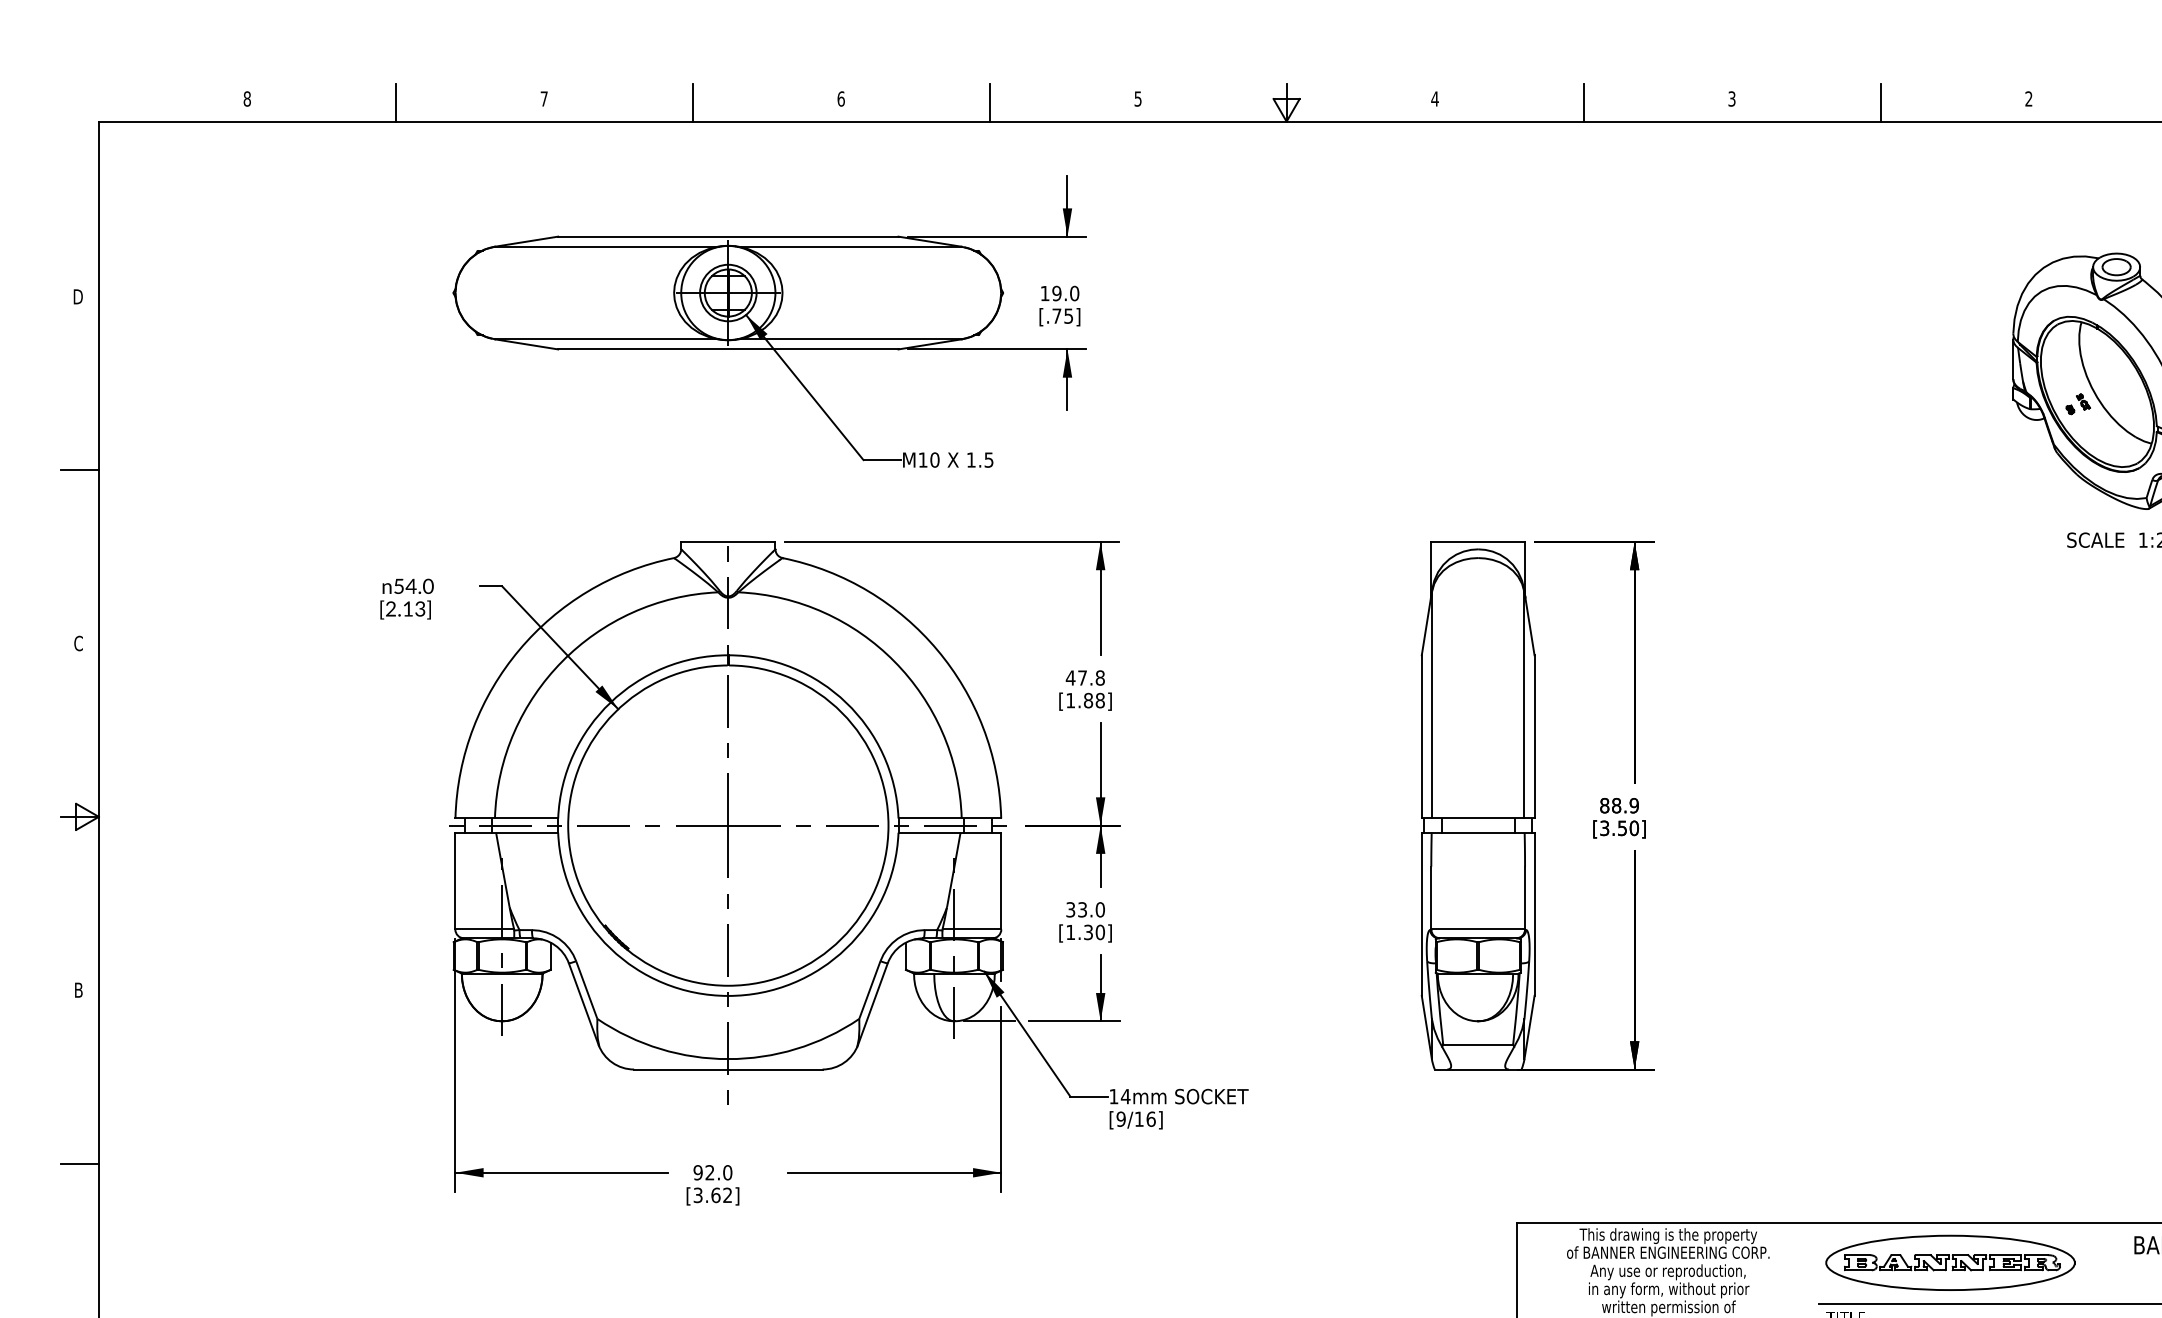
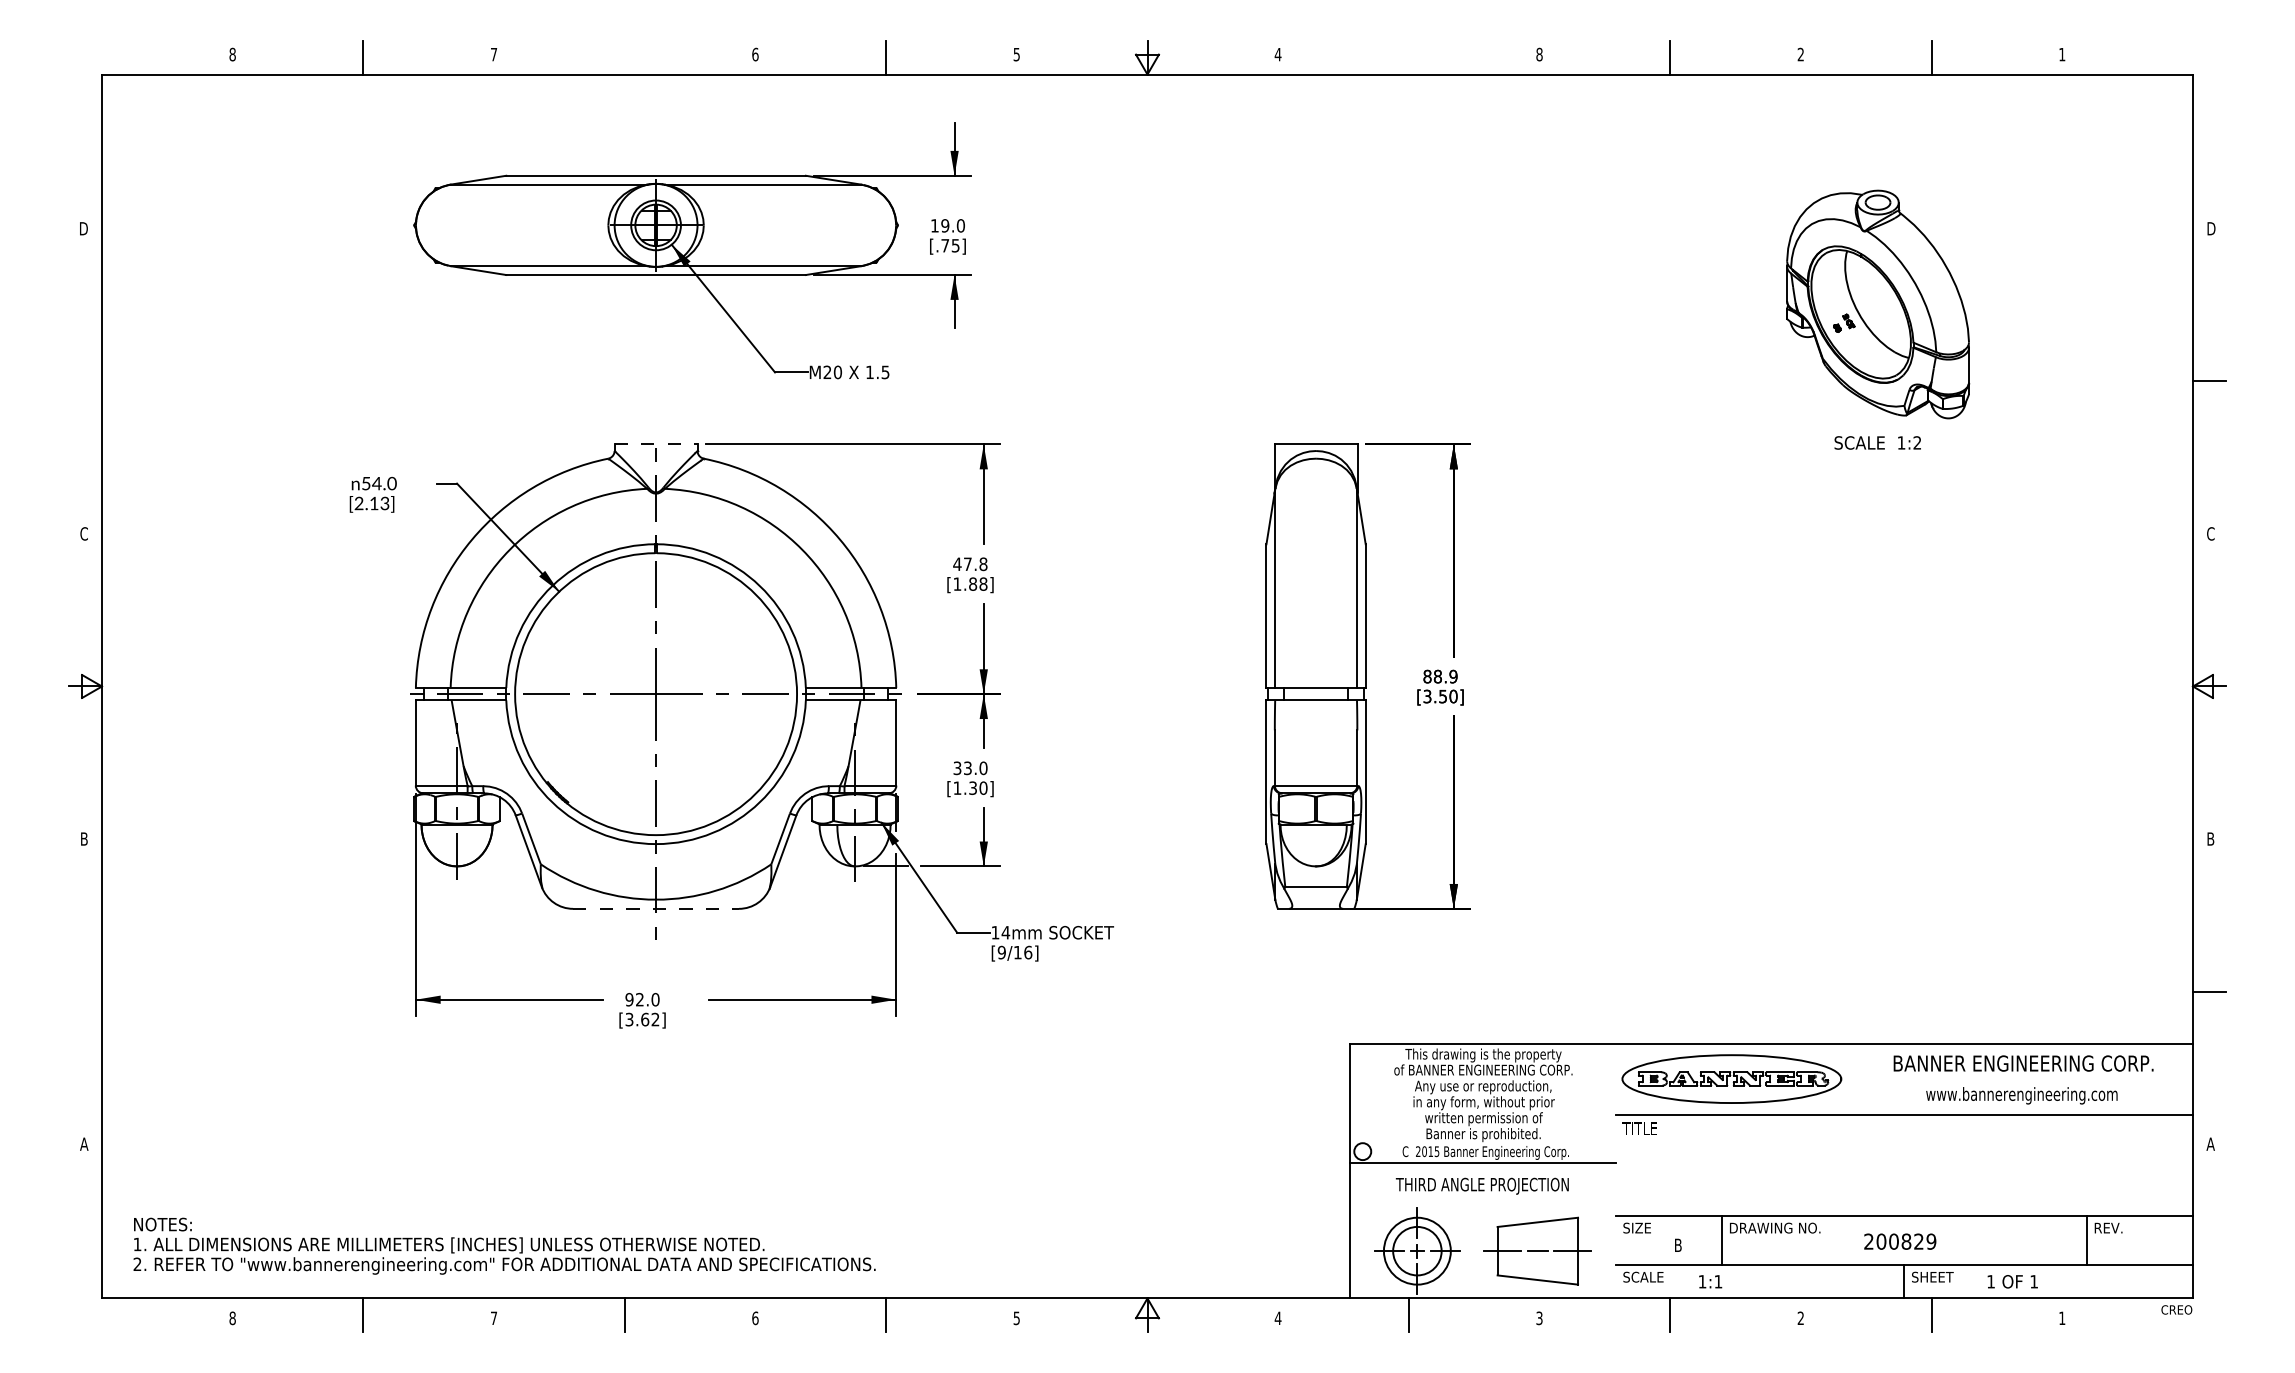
text: (1731, 98) -> (1539, 54), 3 -> 8
line: (692, 102) -> (624, 57), removed
line: (1583, 102) -> (1408, 57), removed
text: (923, 459) -> (827, 371), M10 -> M20
line: (80, 470) -> (85, 381), removed
line: (728, 541) -> (656, 444), solid -> dashed
line: (728, 1069) -> (656, 908), solid -> dashed
line: (80, 1163) -> (85, 991), removed

